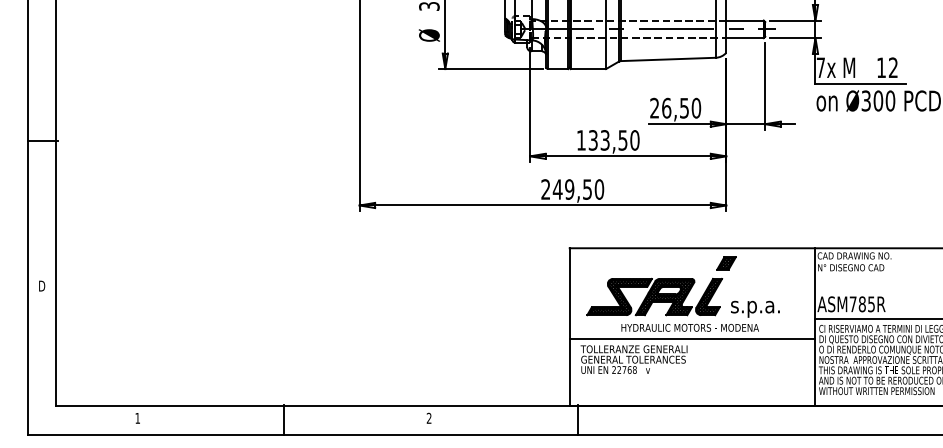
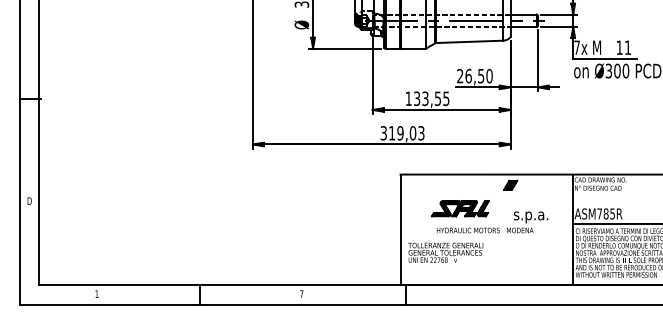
text: (892, 67) -> (627, 47), 12 -> 11
text: (634, 140) -> (446, 98), 133,50 -> 133,55
text: (572, 189) -> (402, 133), 249,50 -> 319,03
part: (654, 296) -> (460, 208), size x0.6
line: (691, 339) -> (486, 238), removed
text: (428, 417) -> (301, 293), 2 -> 7

